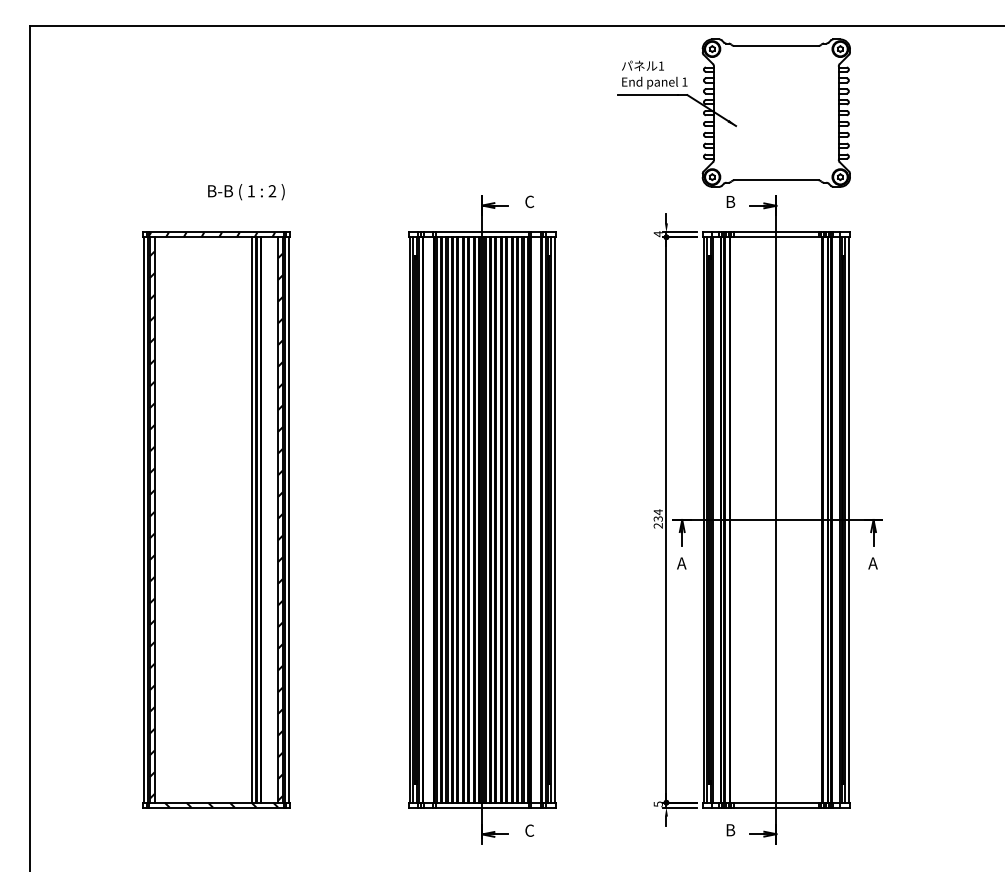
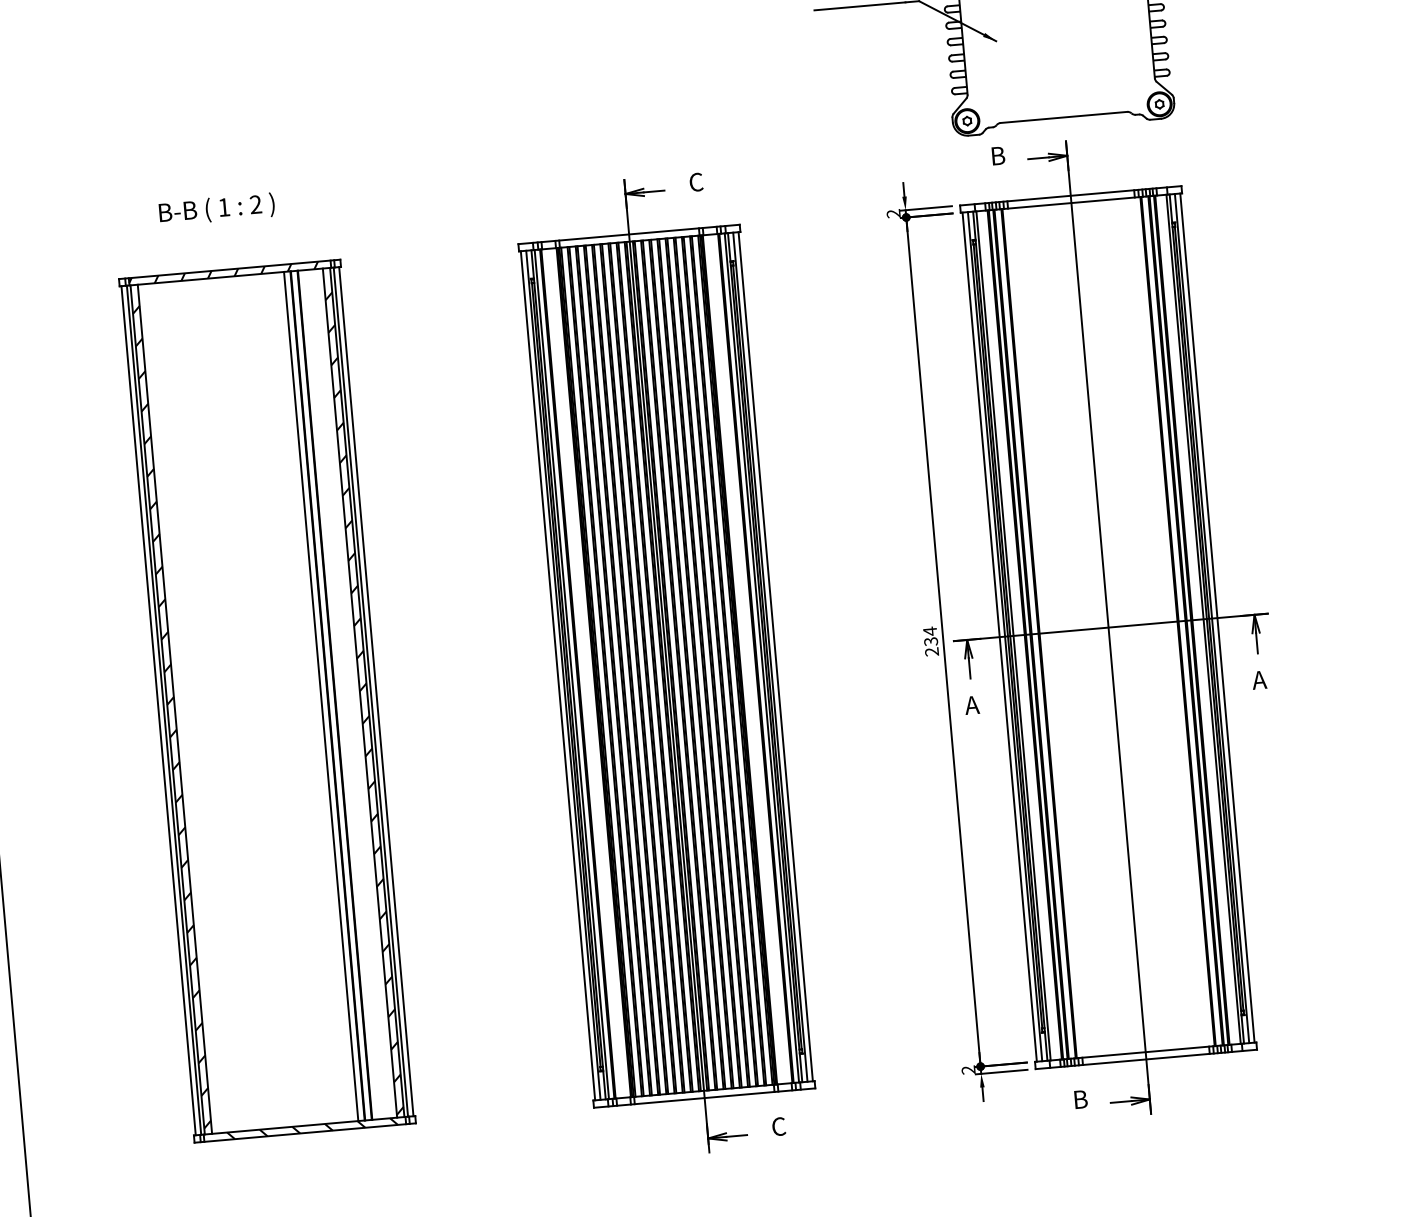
text: (246, 192) -> (217, 209), moved
text: (657, 234) -> (892, 214), 4 -> 2
text: (657, 804) -> (967, 1070), 5 -> 2

